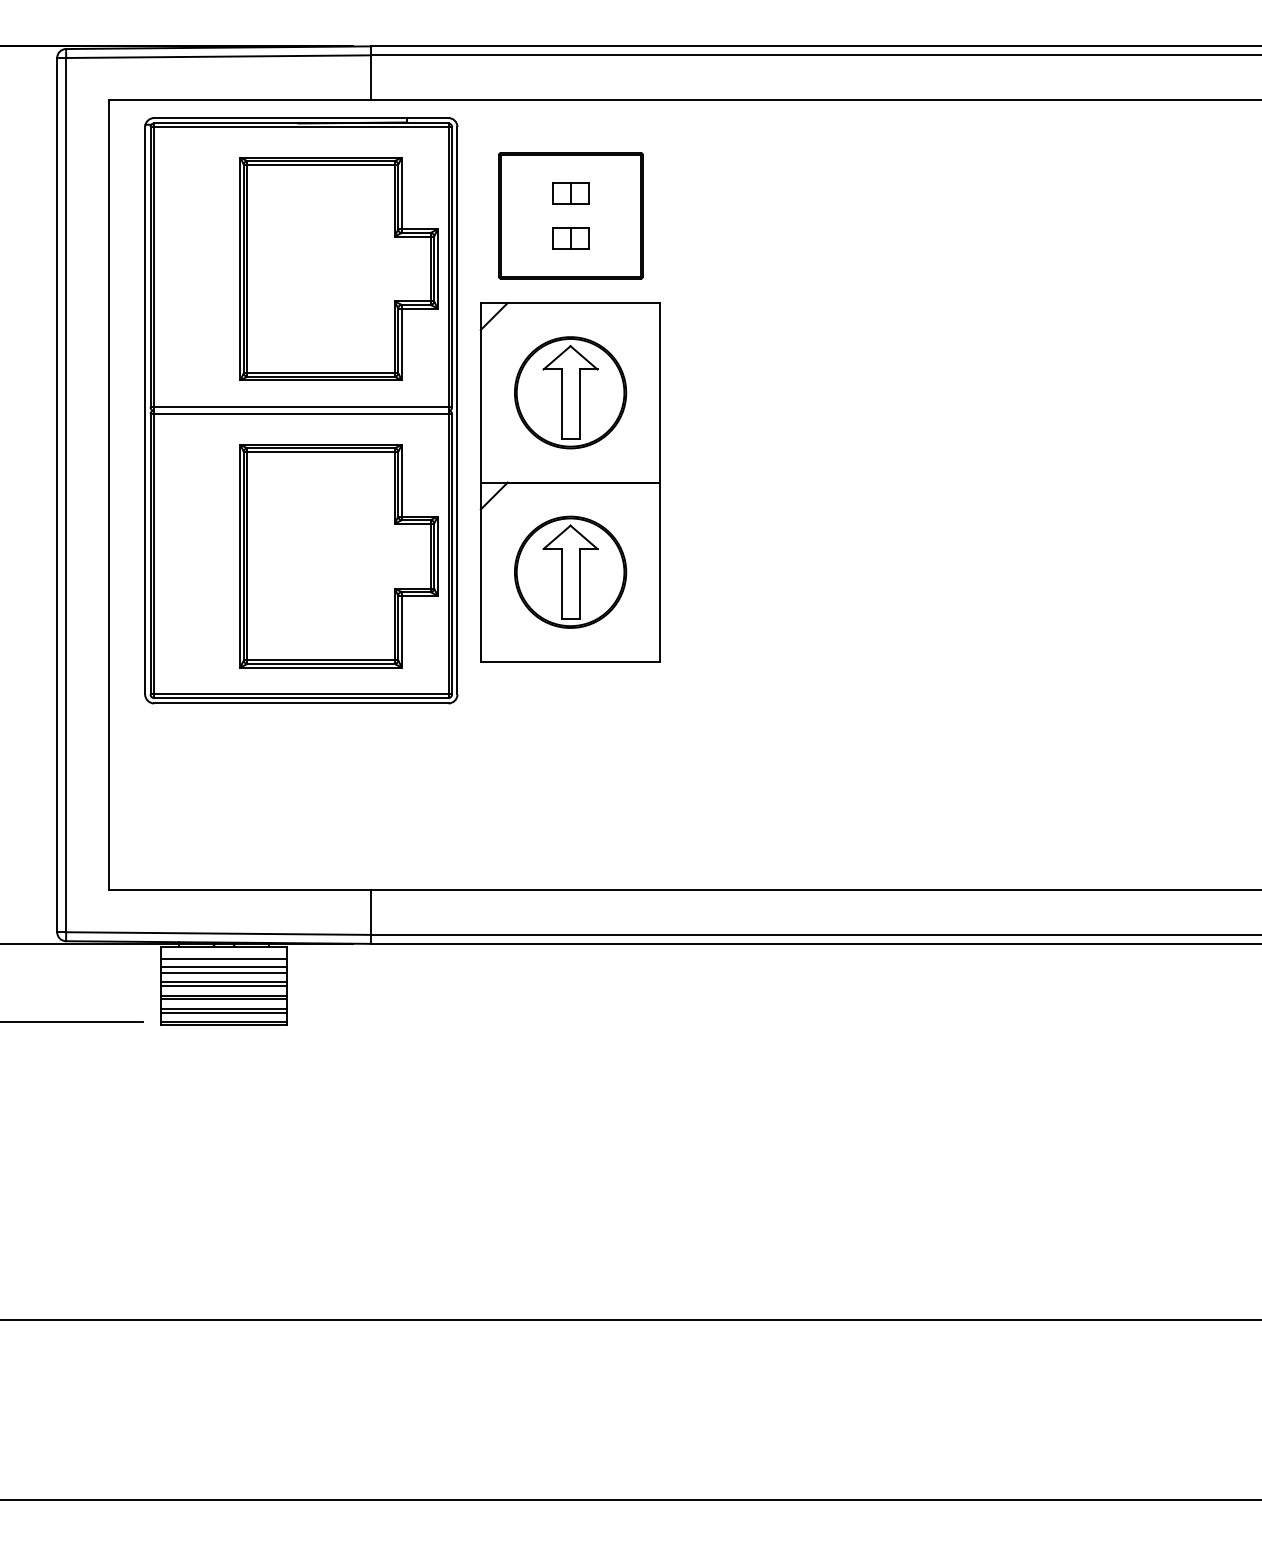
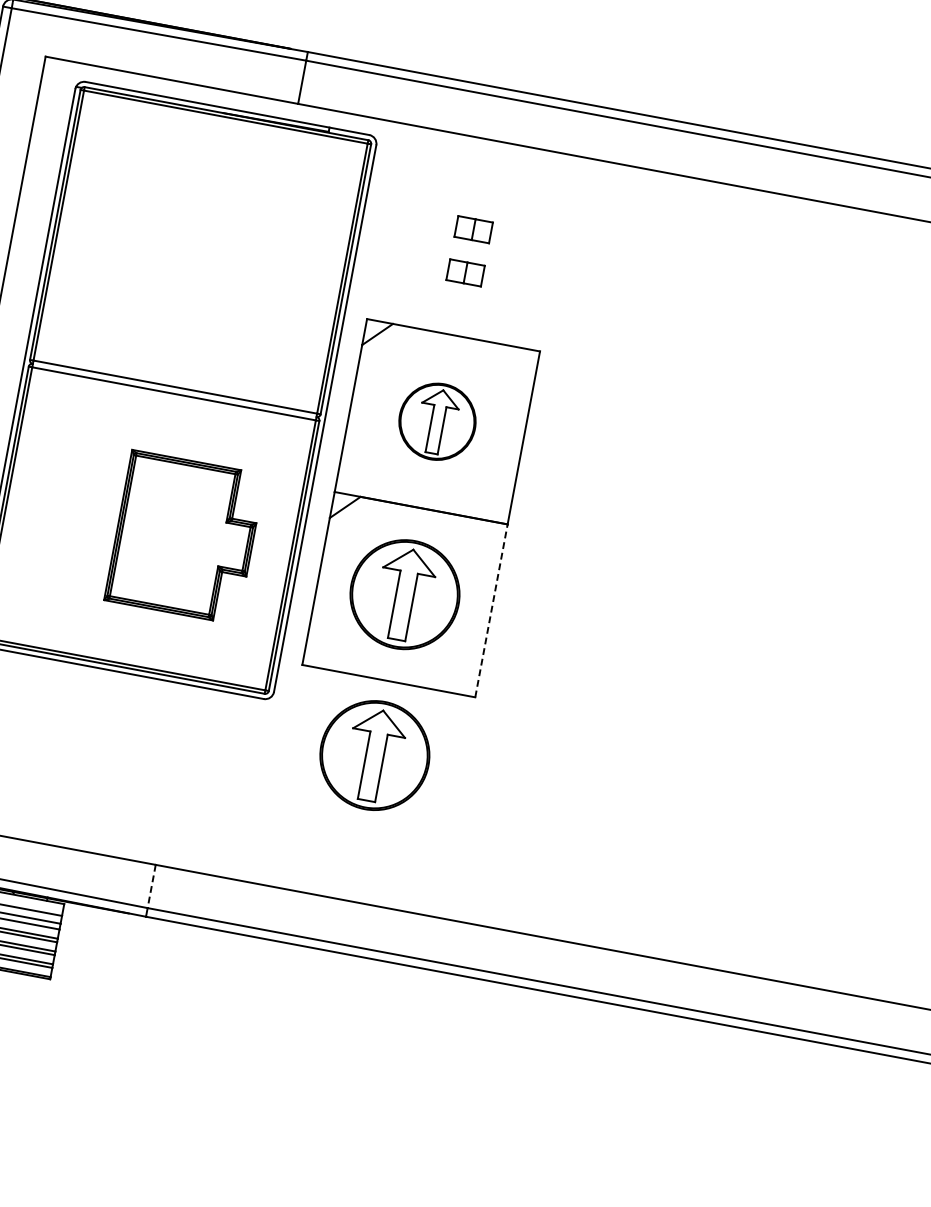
part: (570, 215) -> (469, 250), removed
part: (338, 268) -> (236, 260), removed
part: (570, 392) -> (437, 421), size x0.7
part: (338, 556) -> (184, 537), size x0.7
line: (660, 572) -> (491, 611), solid -> dashed
part: (570, 738) -> (374, 754), added
line: (371, 912) -> (151, 886), solid -> dashed

